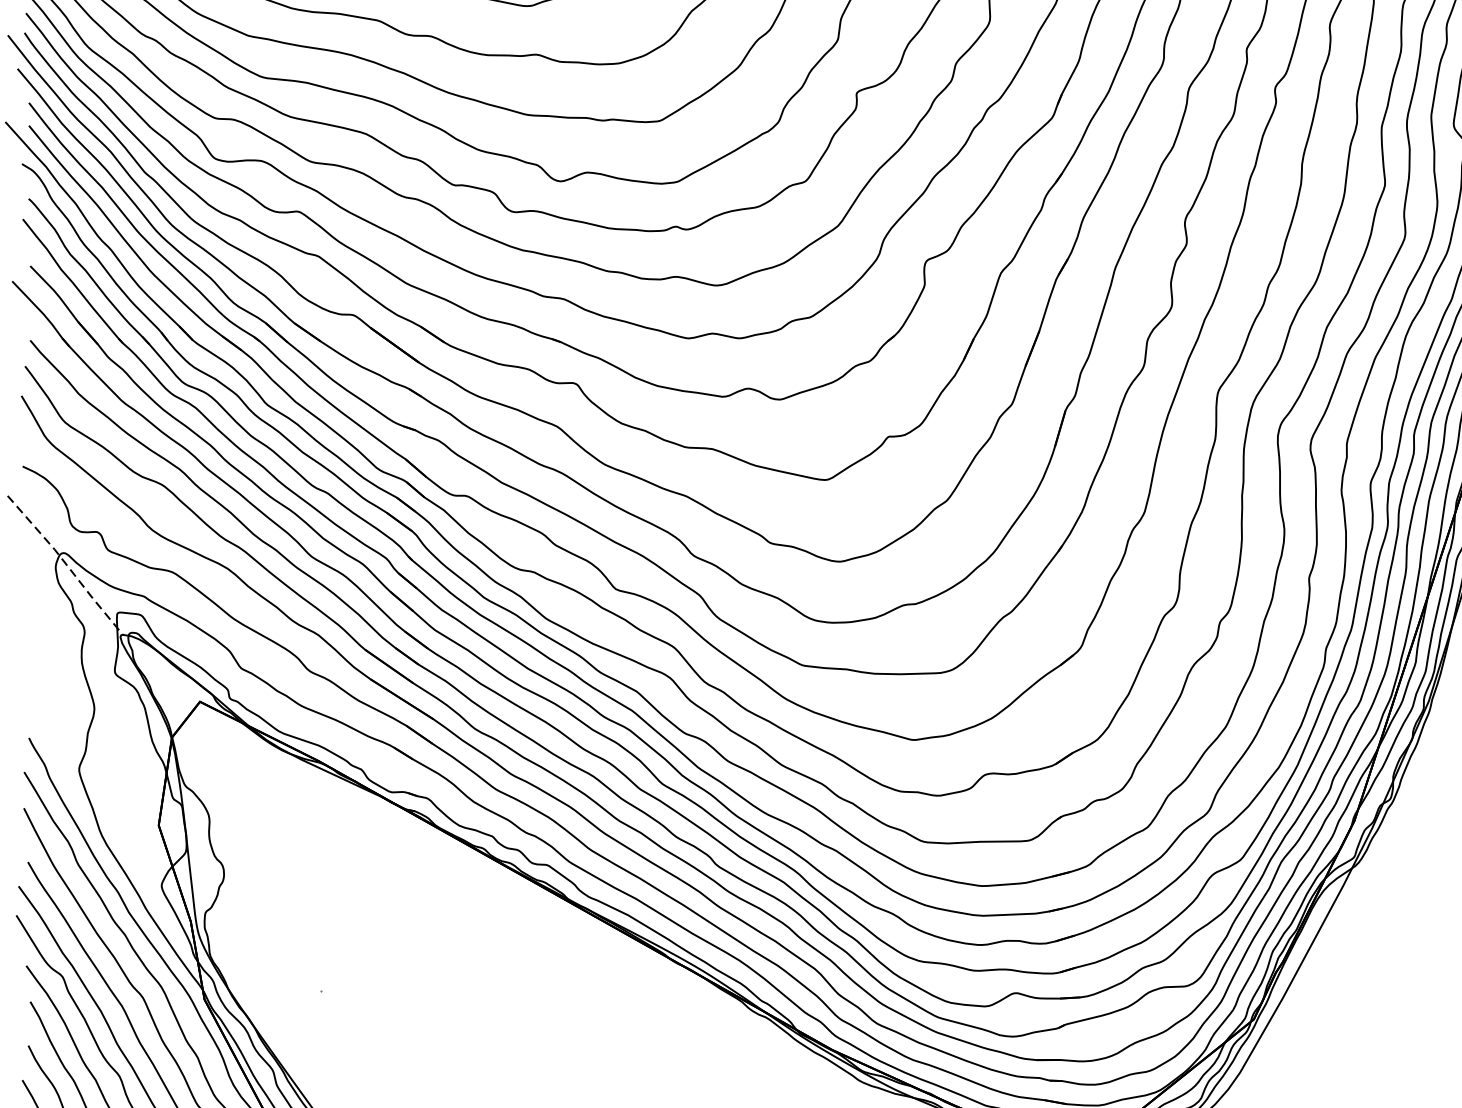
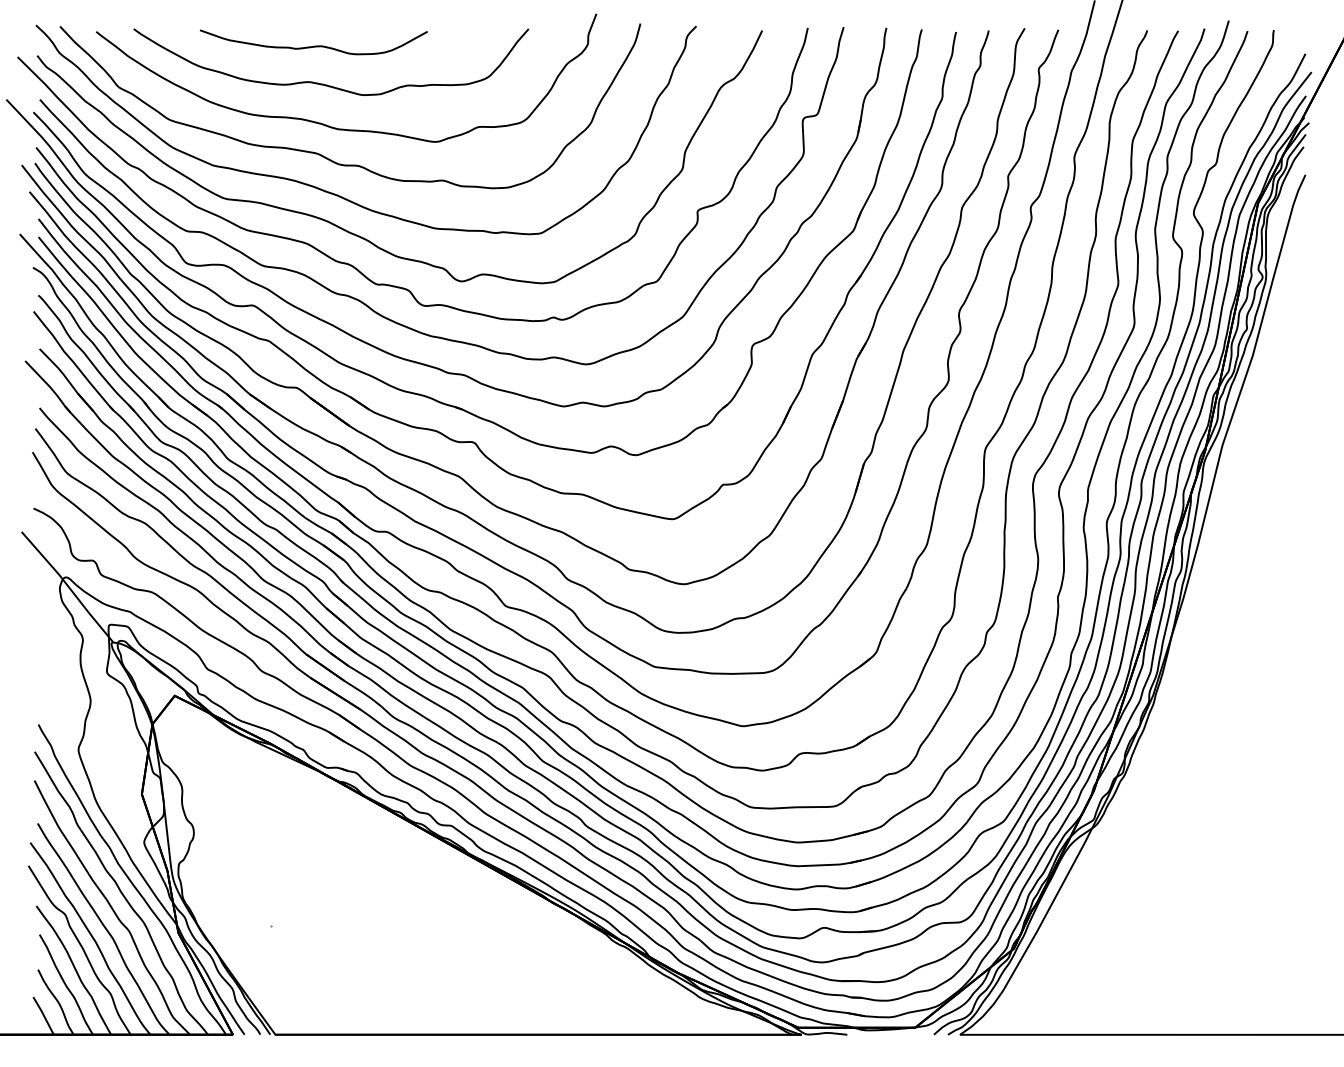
line: (66, 565) -> (68, 587), dashed -> solid

